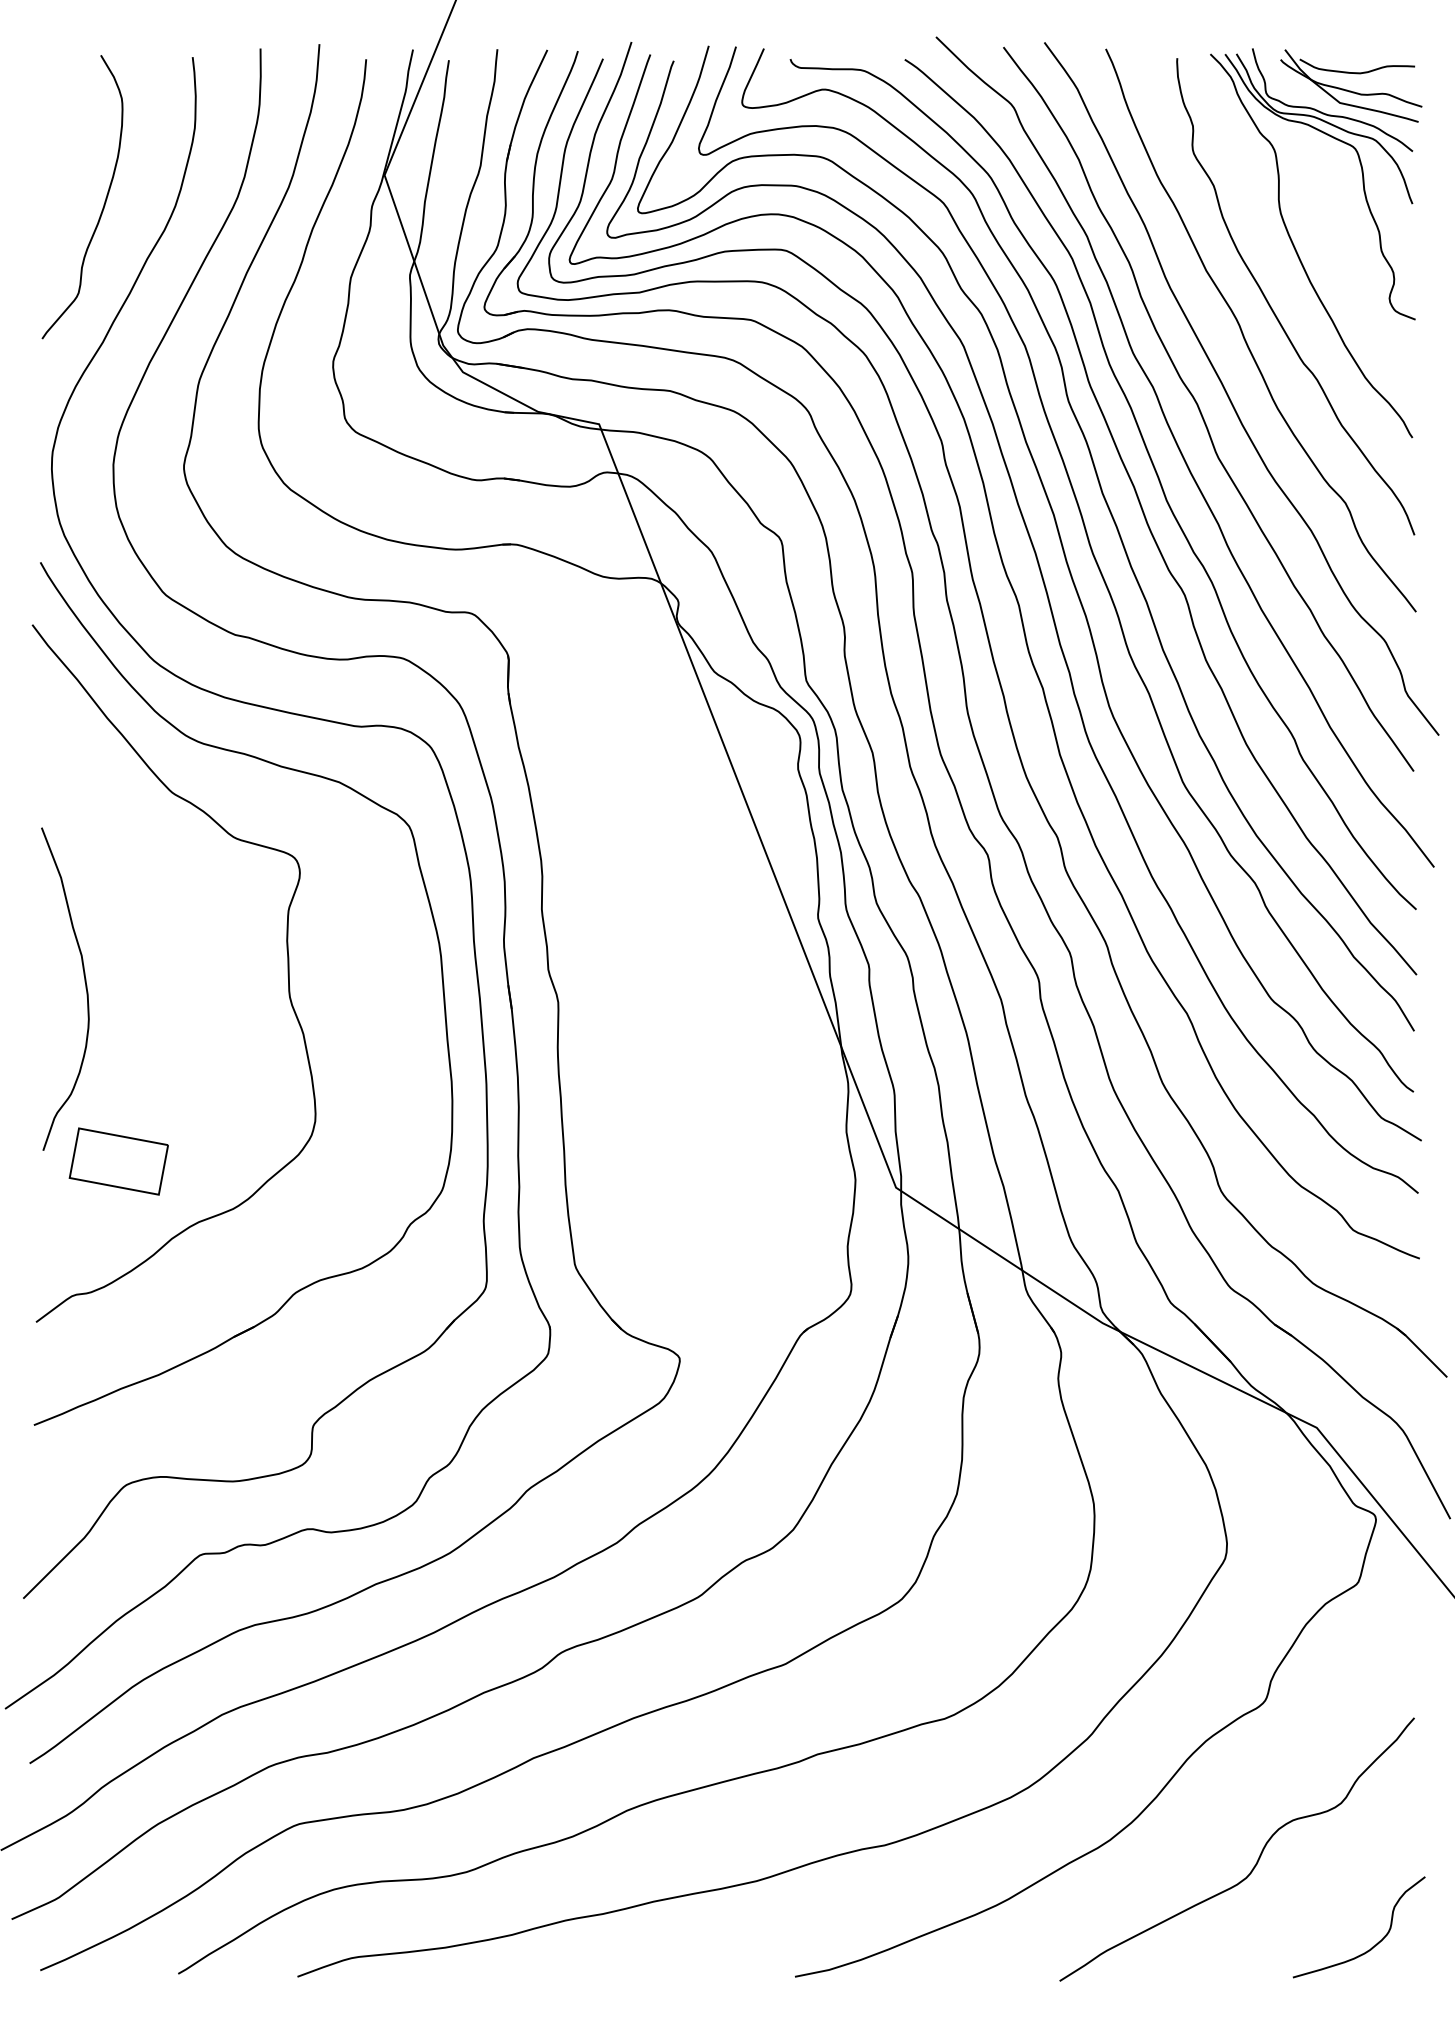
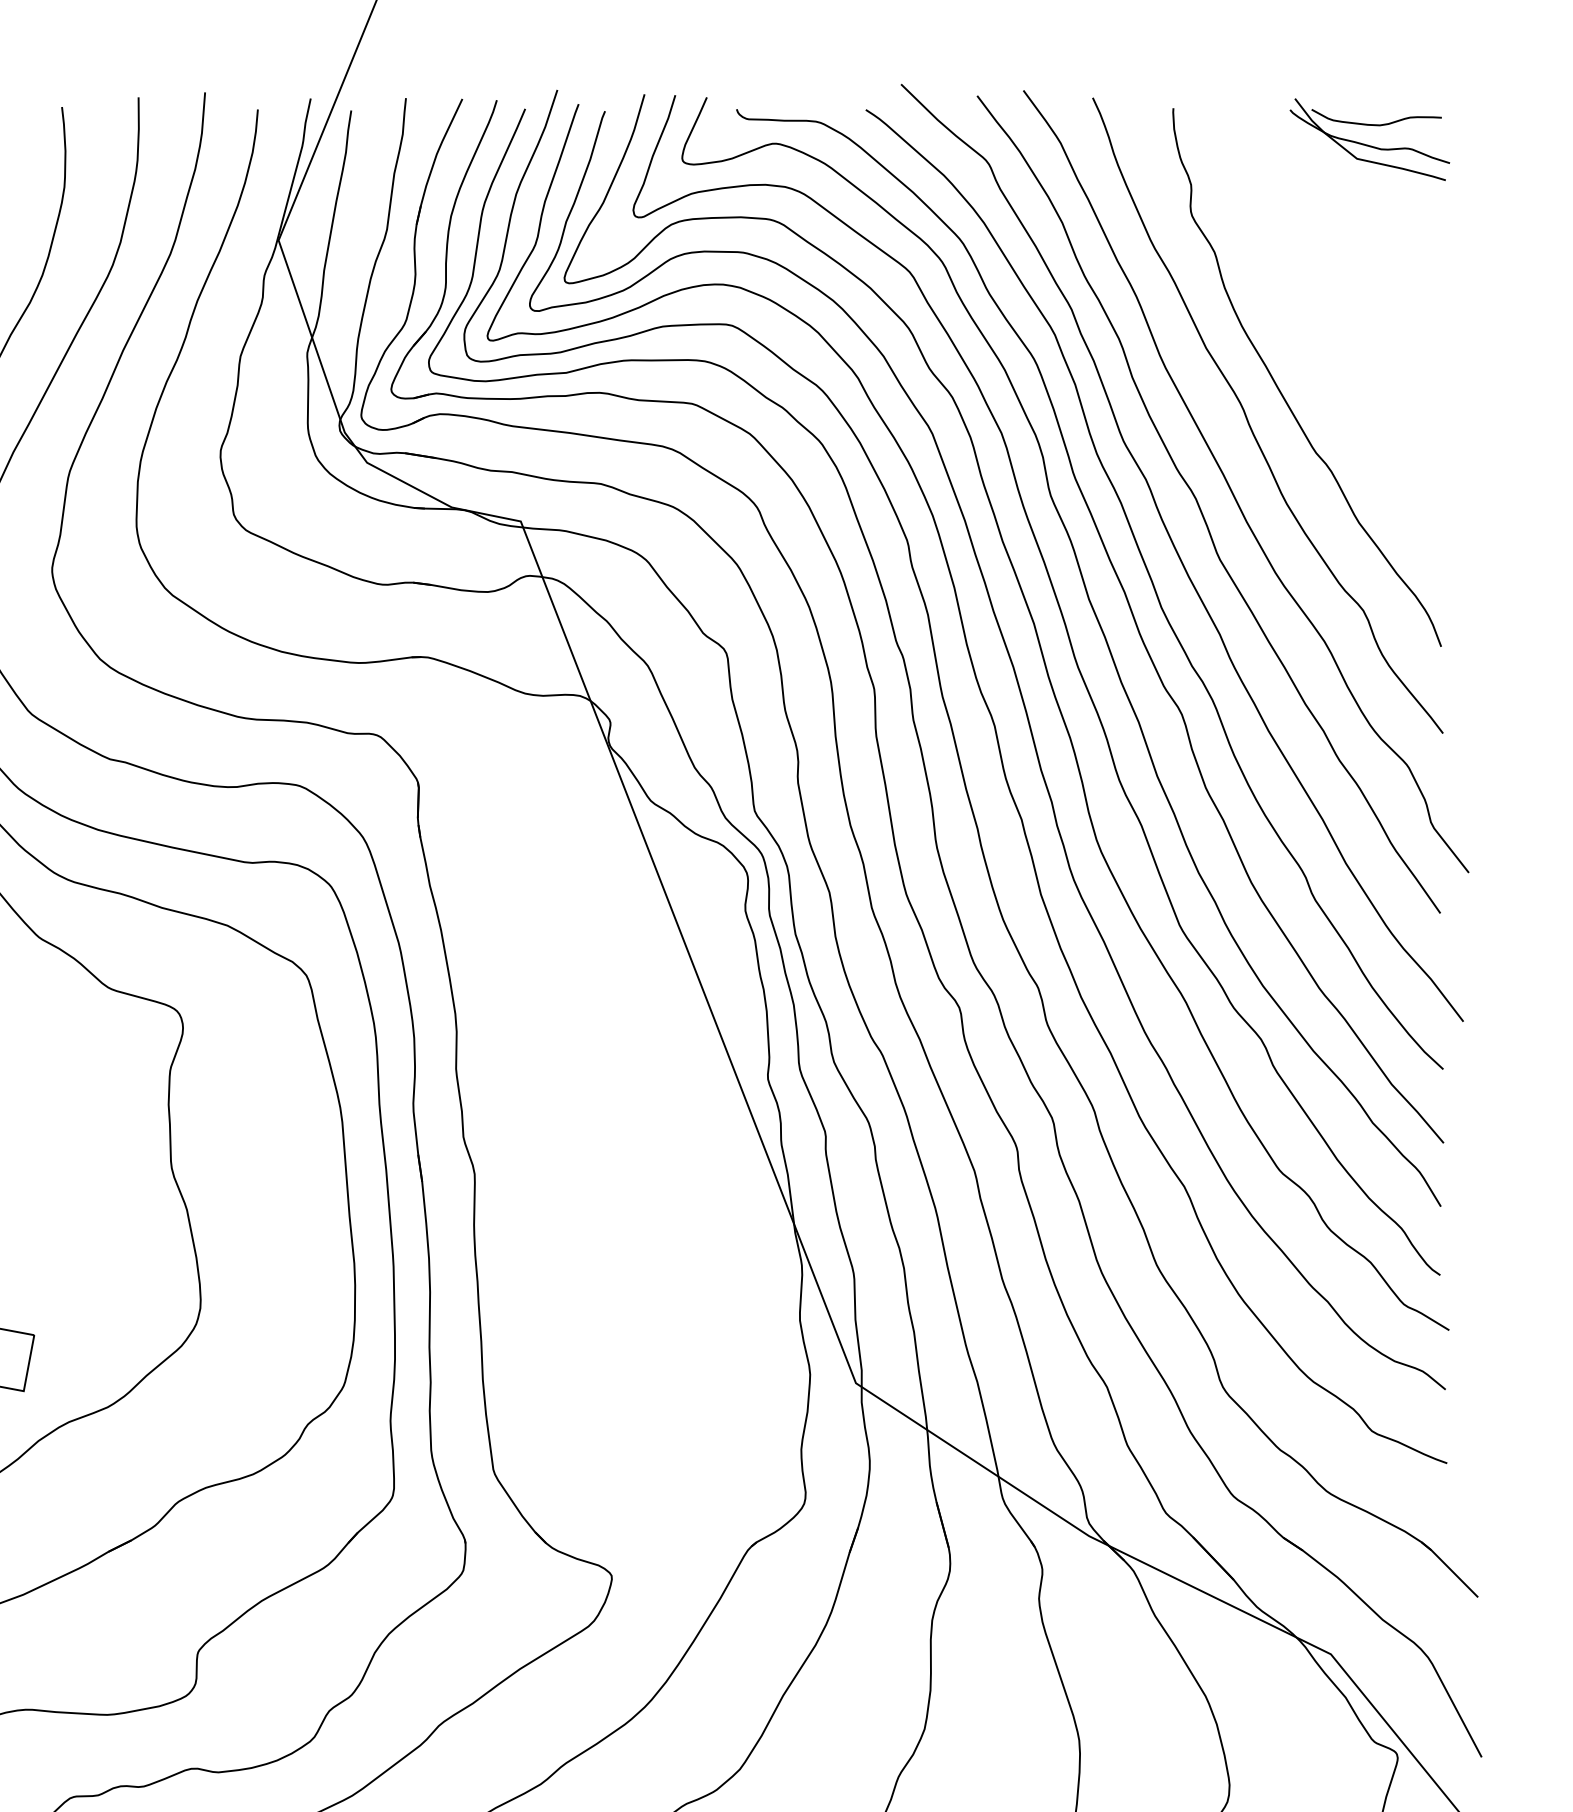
part: (1297, 251) -> (1309, 326), removed

